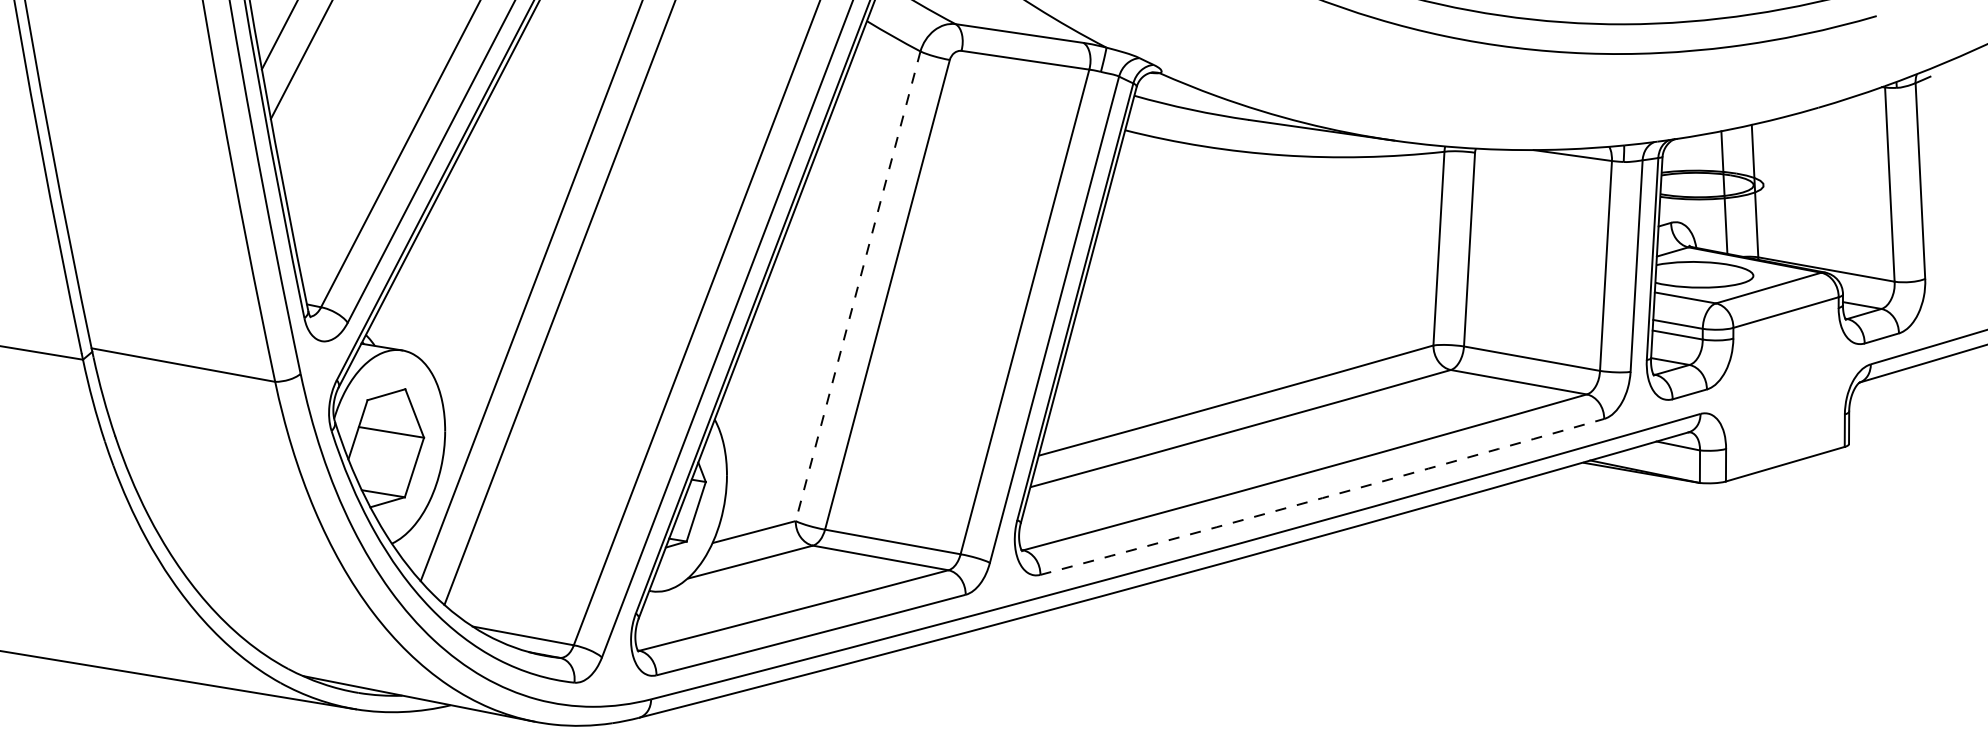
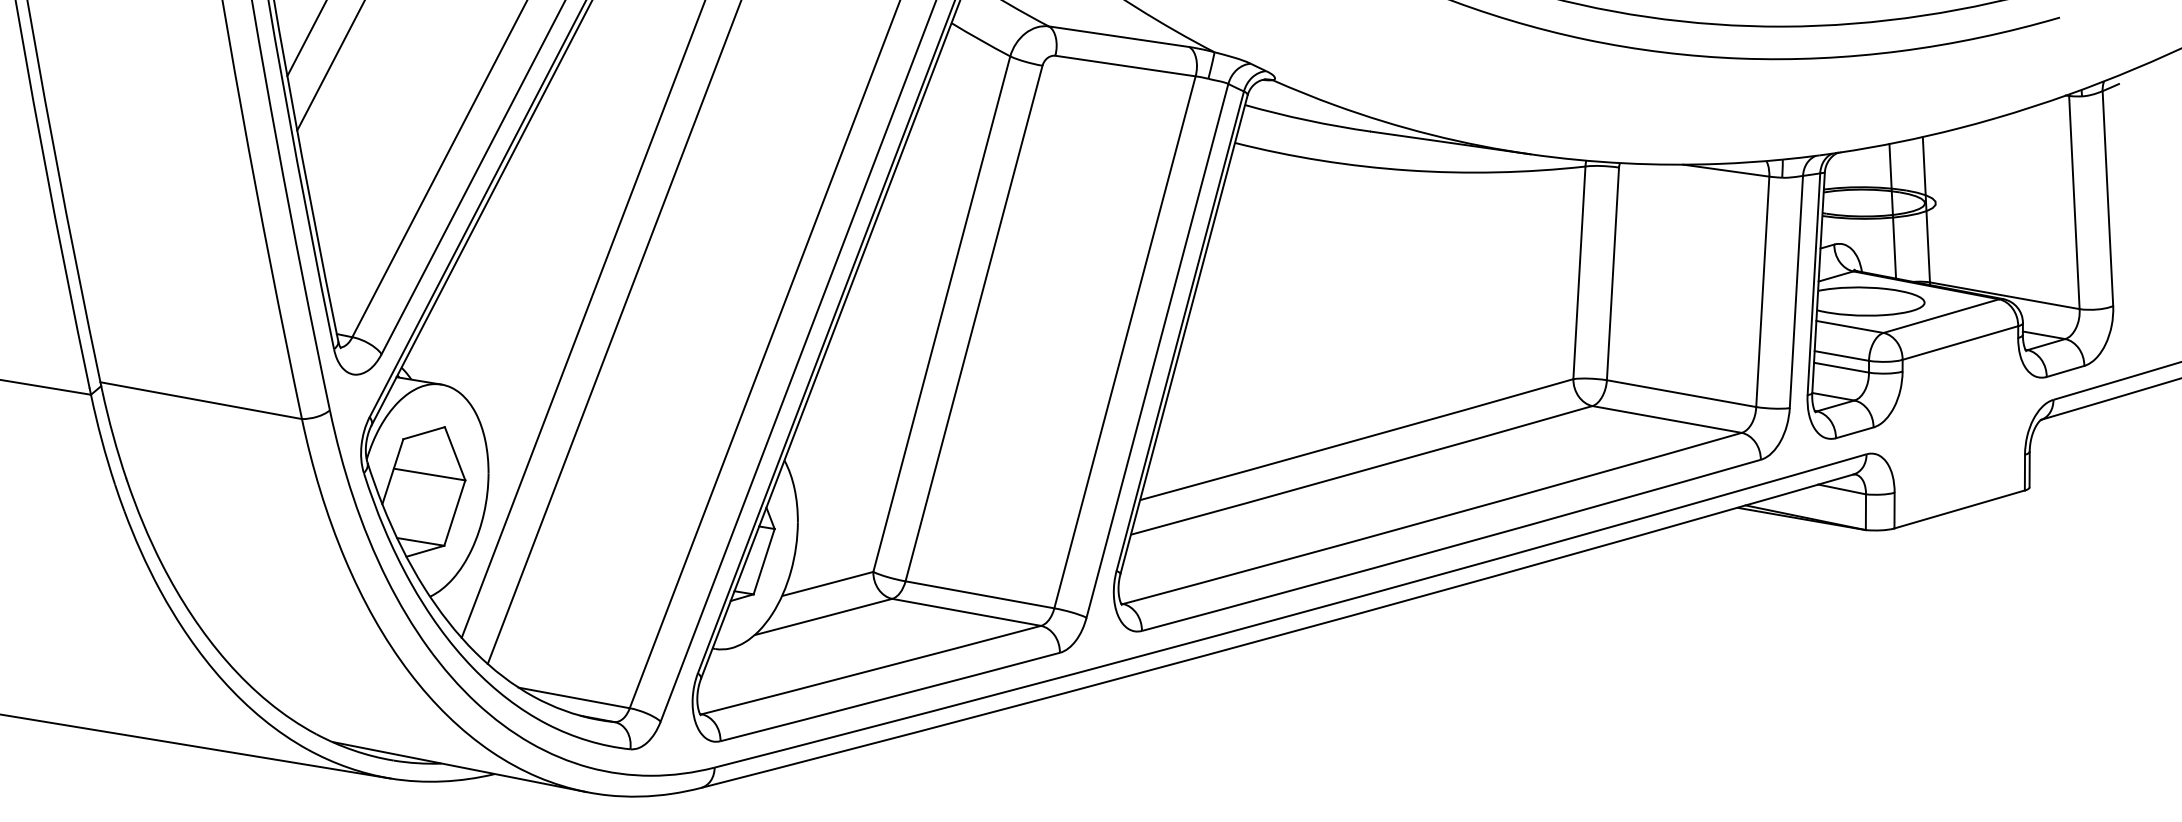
line: (858, 286) -> (942, 314), dashed -> solid
arc: (1322, 498) -> (1451, 547), dashed -> solid

